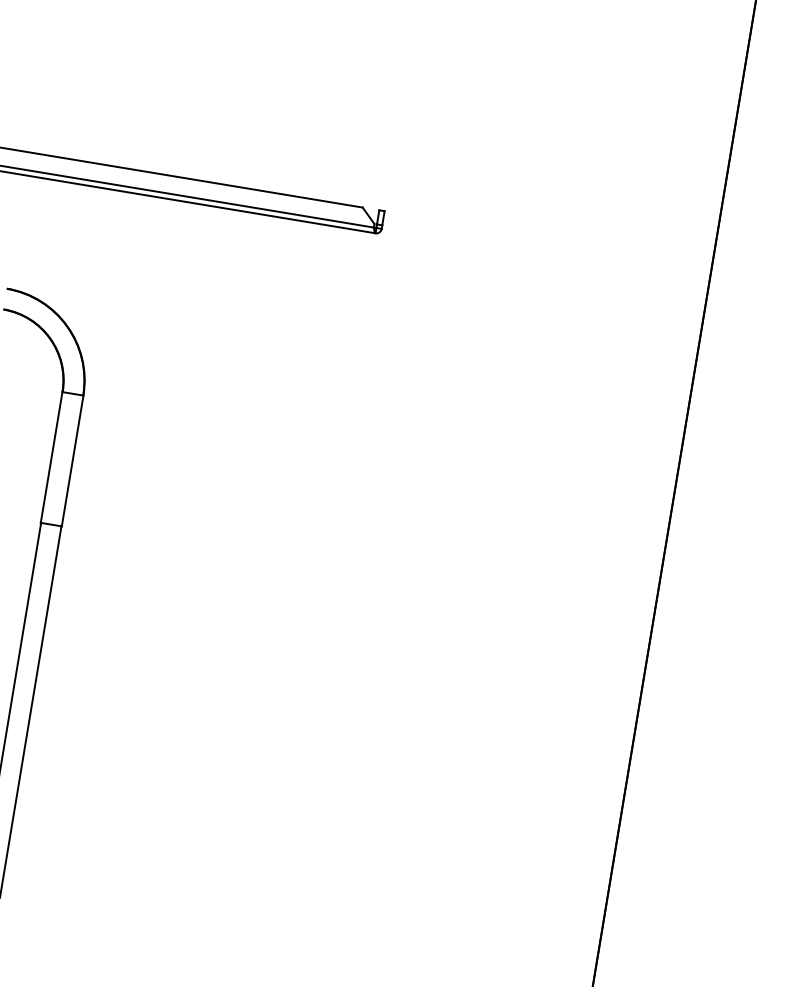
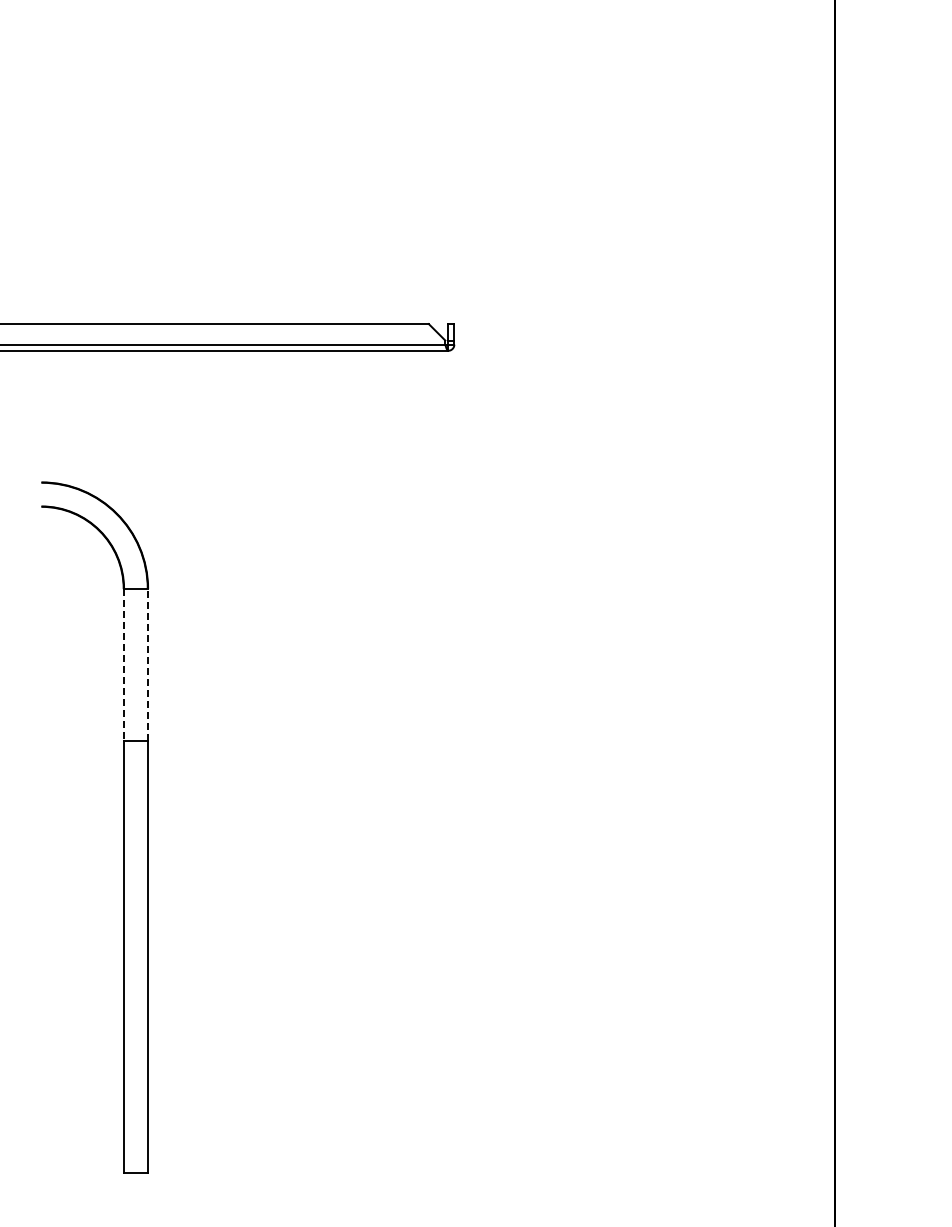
line: (51, 457) -> (123, 665), solid -> dashed
line: (73, 460) -> (148, 664), solid -> dashed

